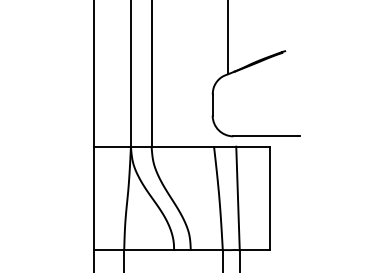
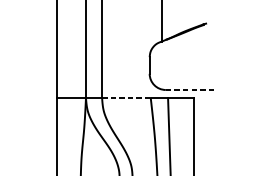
line: (266, 136) -> (191, 90), solid -> dashed
line: (183, 146) -> (126, 97), solid -> dashed

